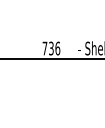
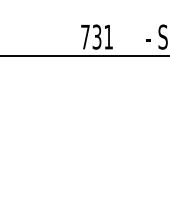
text: (57, 48) -> (108, 37), 736 -> 731

